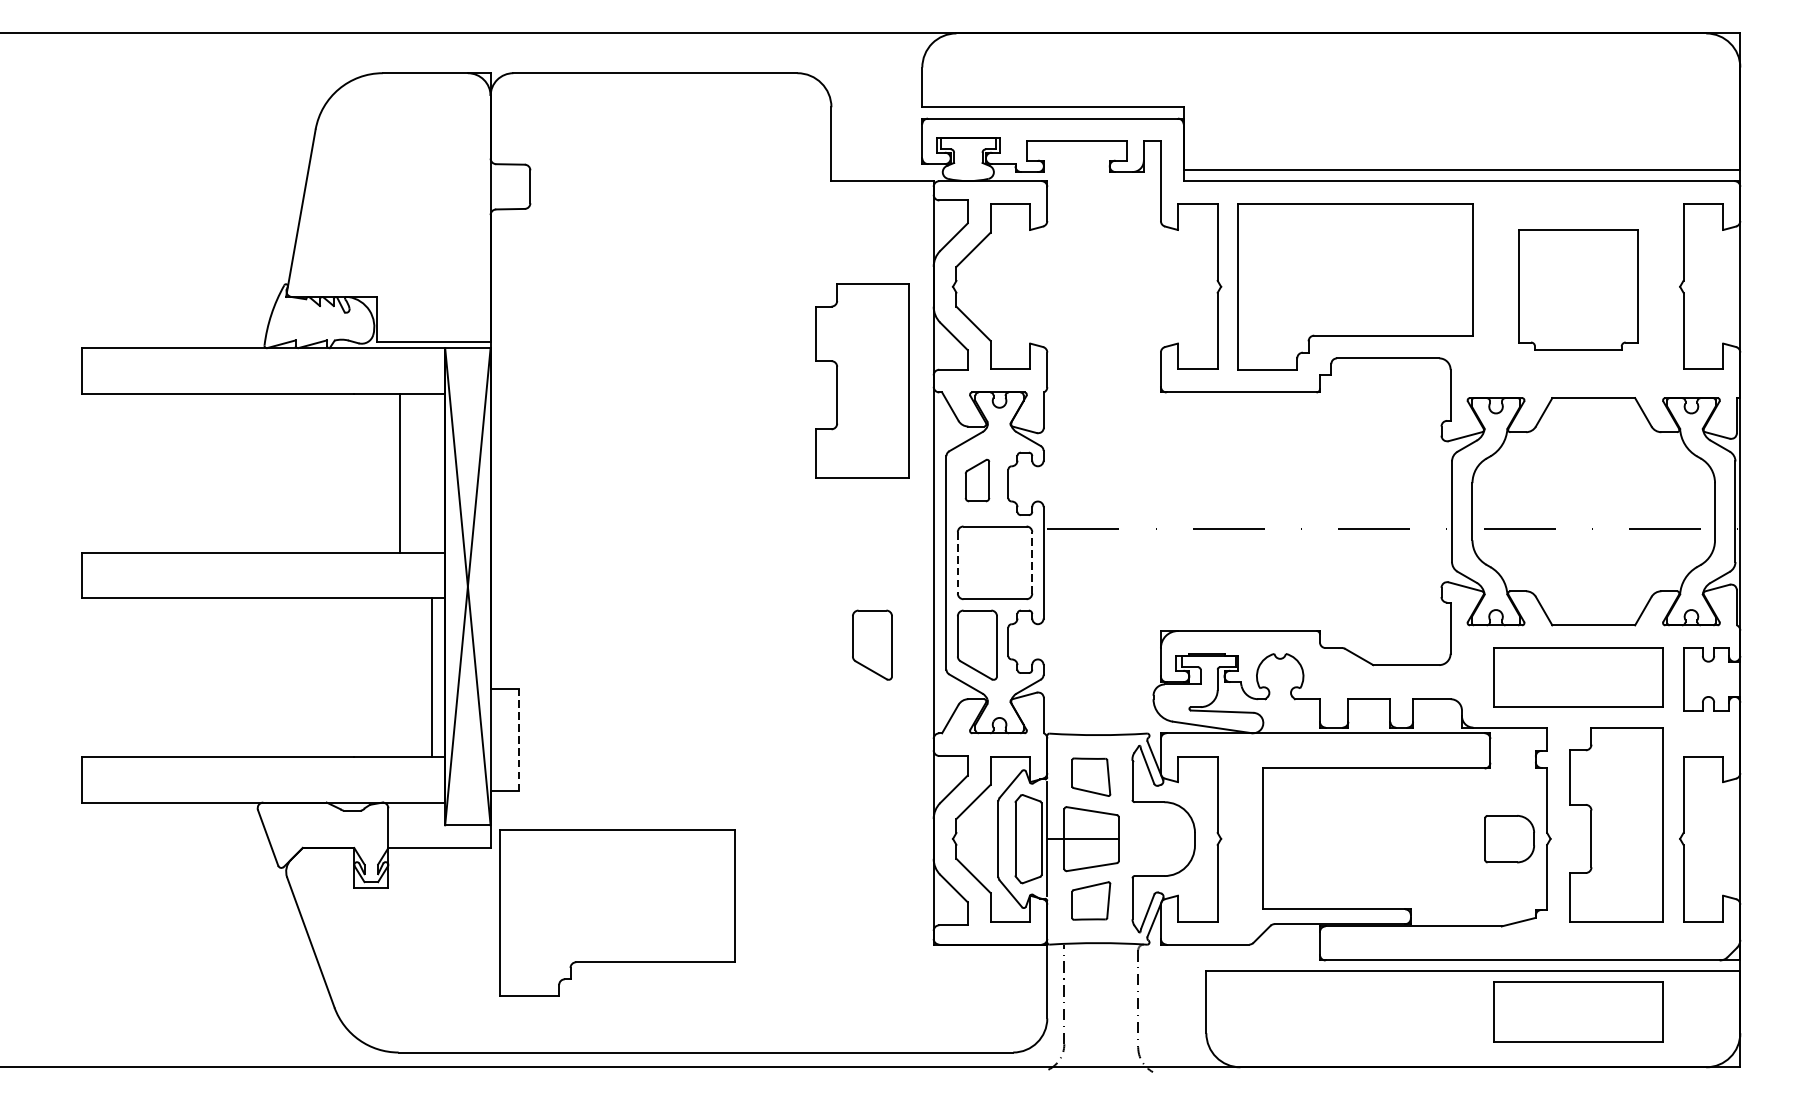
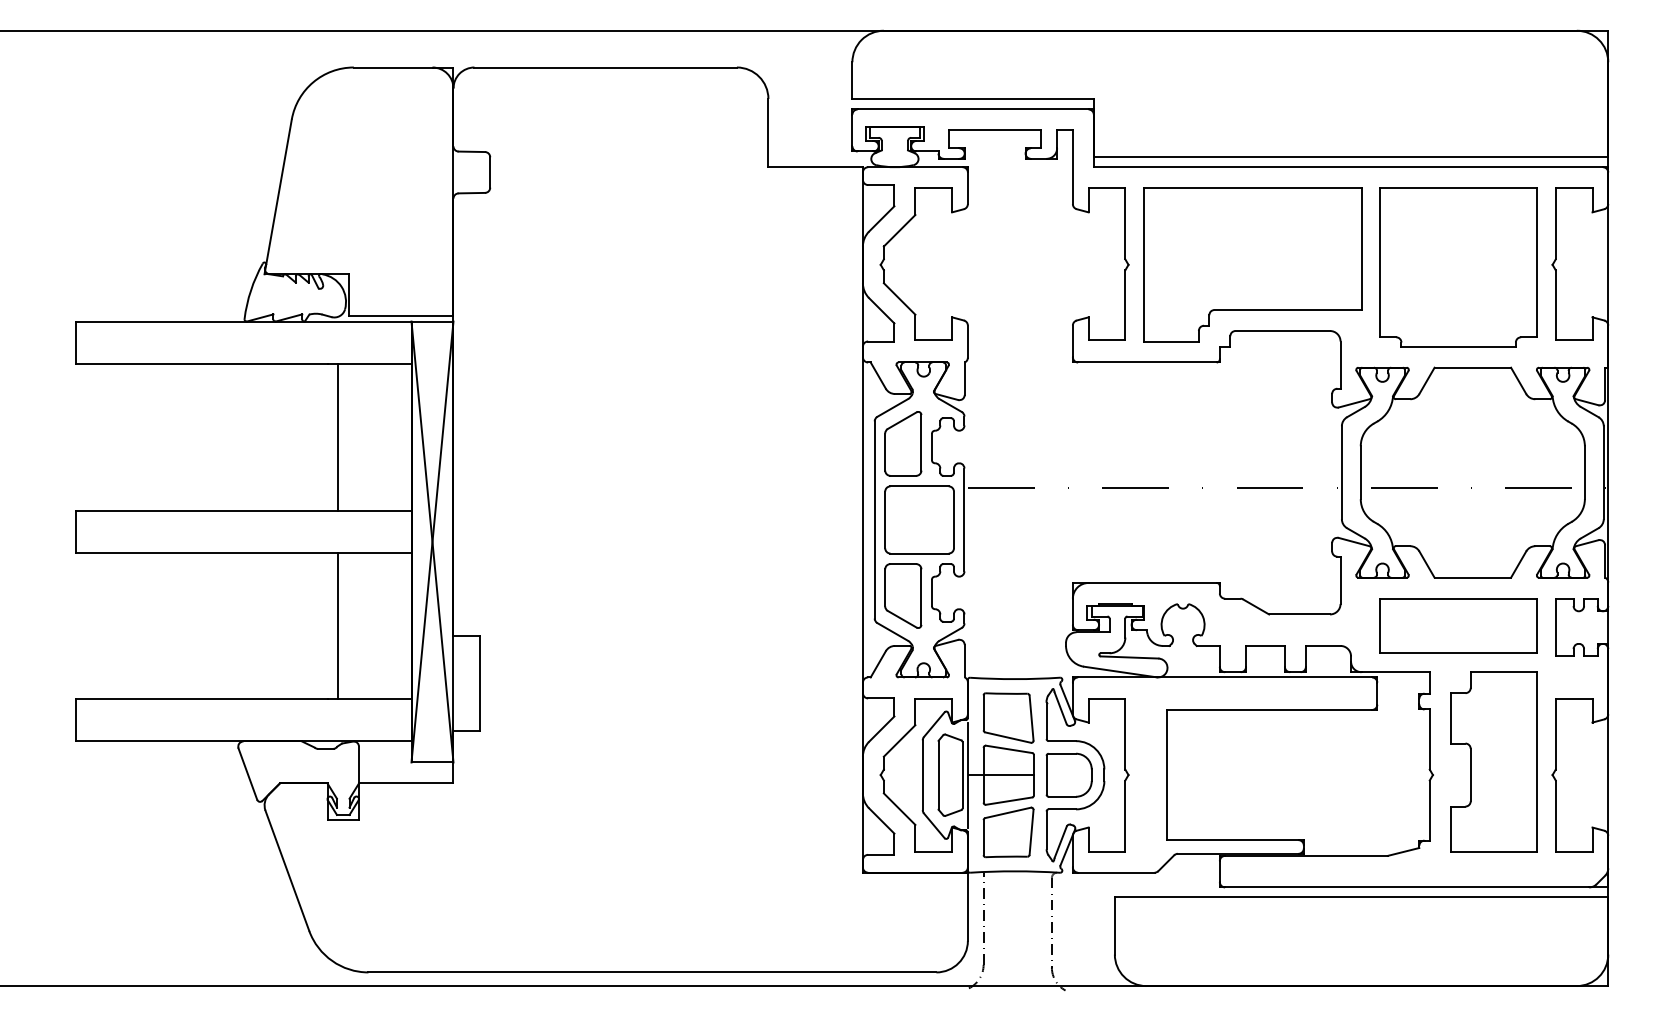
part: (1578, 289) -> (1458, 267), size x1.43
part: (861, 380) -> (796, 351), removed
line: (400, 472) -> (338, 436), moved
part: (977, 480) -> (903, 443), size x1.67
line: (1031, 562) -> (953, 519), dashed -> solid
line: (958, 563) -> (885, 520), dashed -> solid
part: (872, 644) -> (806, 595), removed
line: (432, 677) -> (338, 625), moved
line: (518, 739) -> (479, 683), dashed -> solid
part: (1091, 776) -> (1008, 717), size x1.43
part: (1508, 838) -> (1068, 774), moved
part: (1091, 901) -> (1008, 832), size x1.43
part: (617, 912) -> (570, 843), removed
part: (1578, 1011) -> (1458, 934), removed

